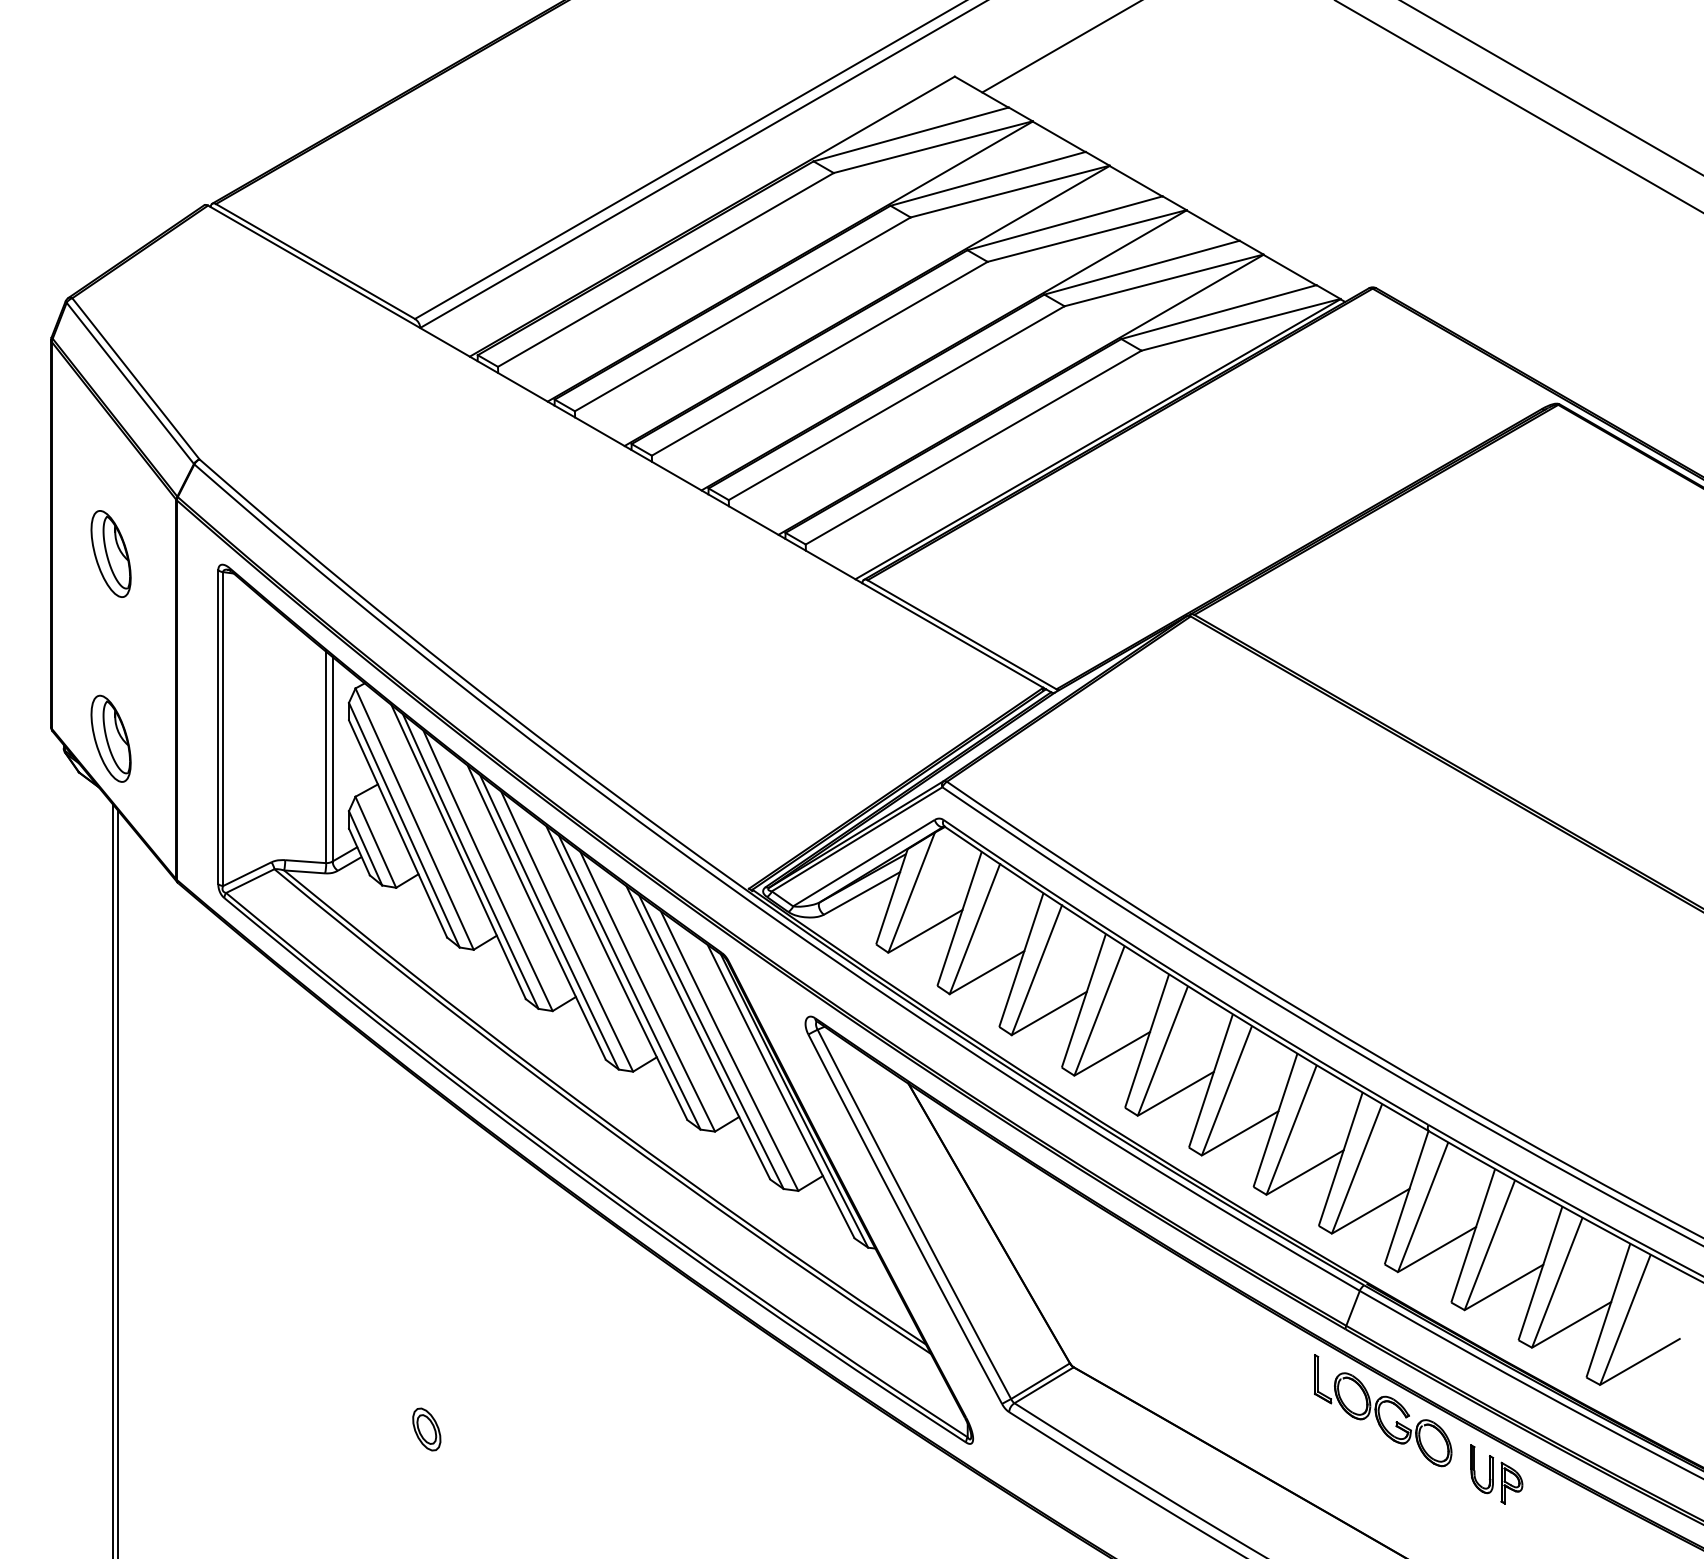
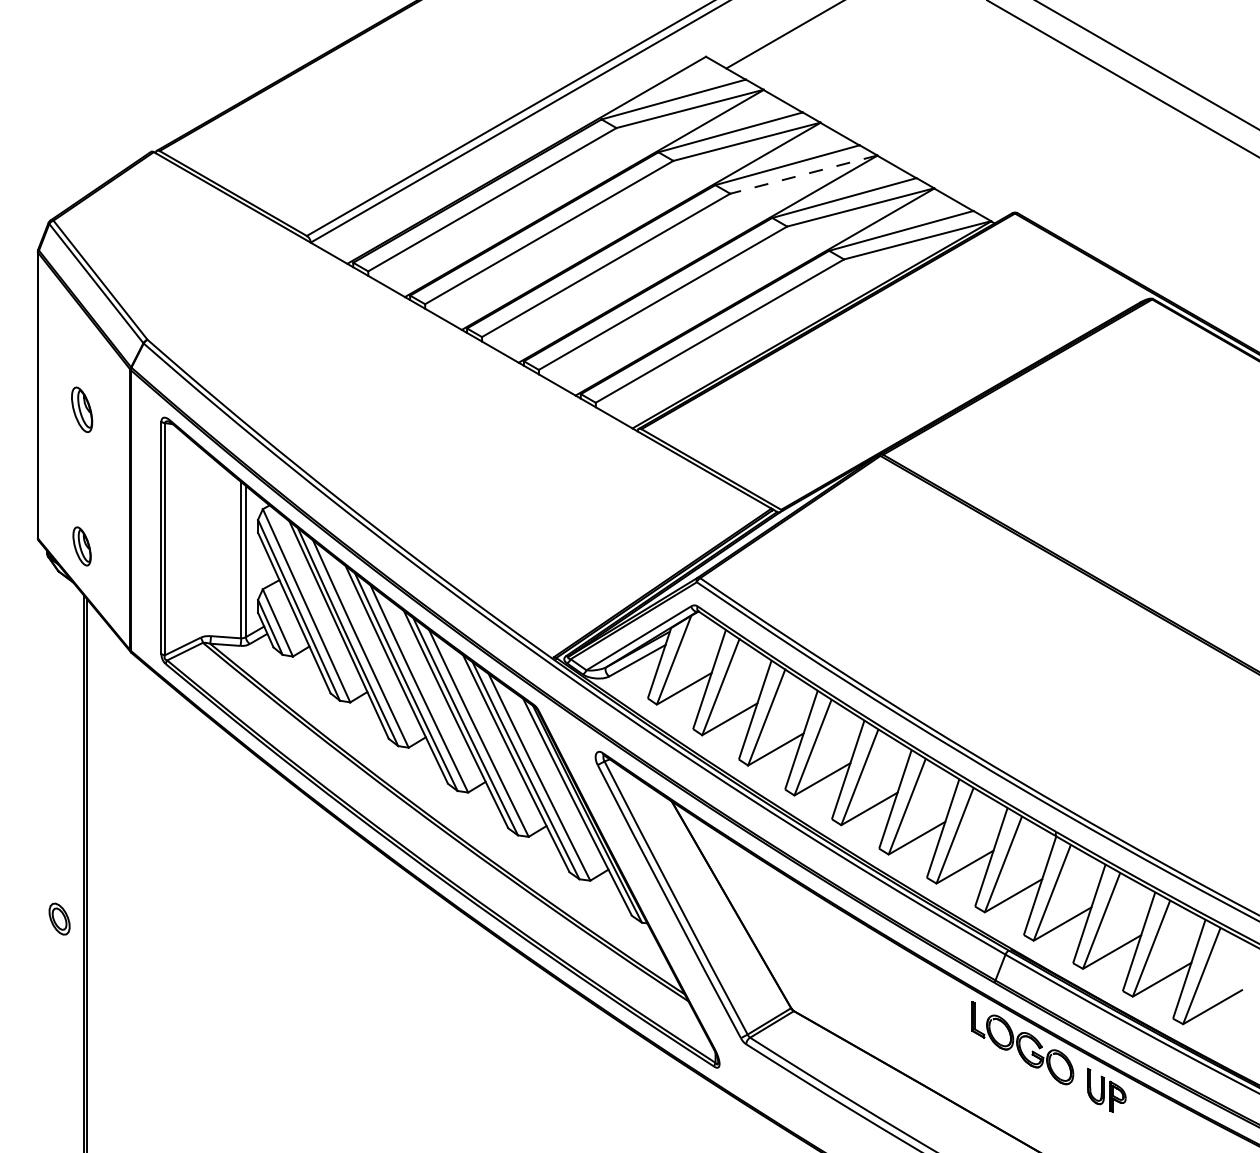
line: (1086, 235) -> (803, 174), solid -> dashed
part: (110, 553) -> (81, 409), size x0.7
part: (110, 738) -> (81, 546), size x0.6
part: (426, 1428) -> (59, 918), moved

